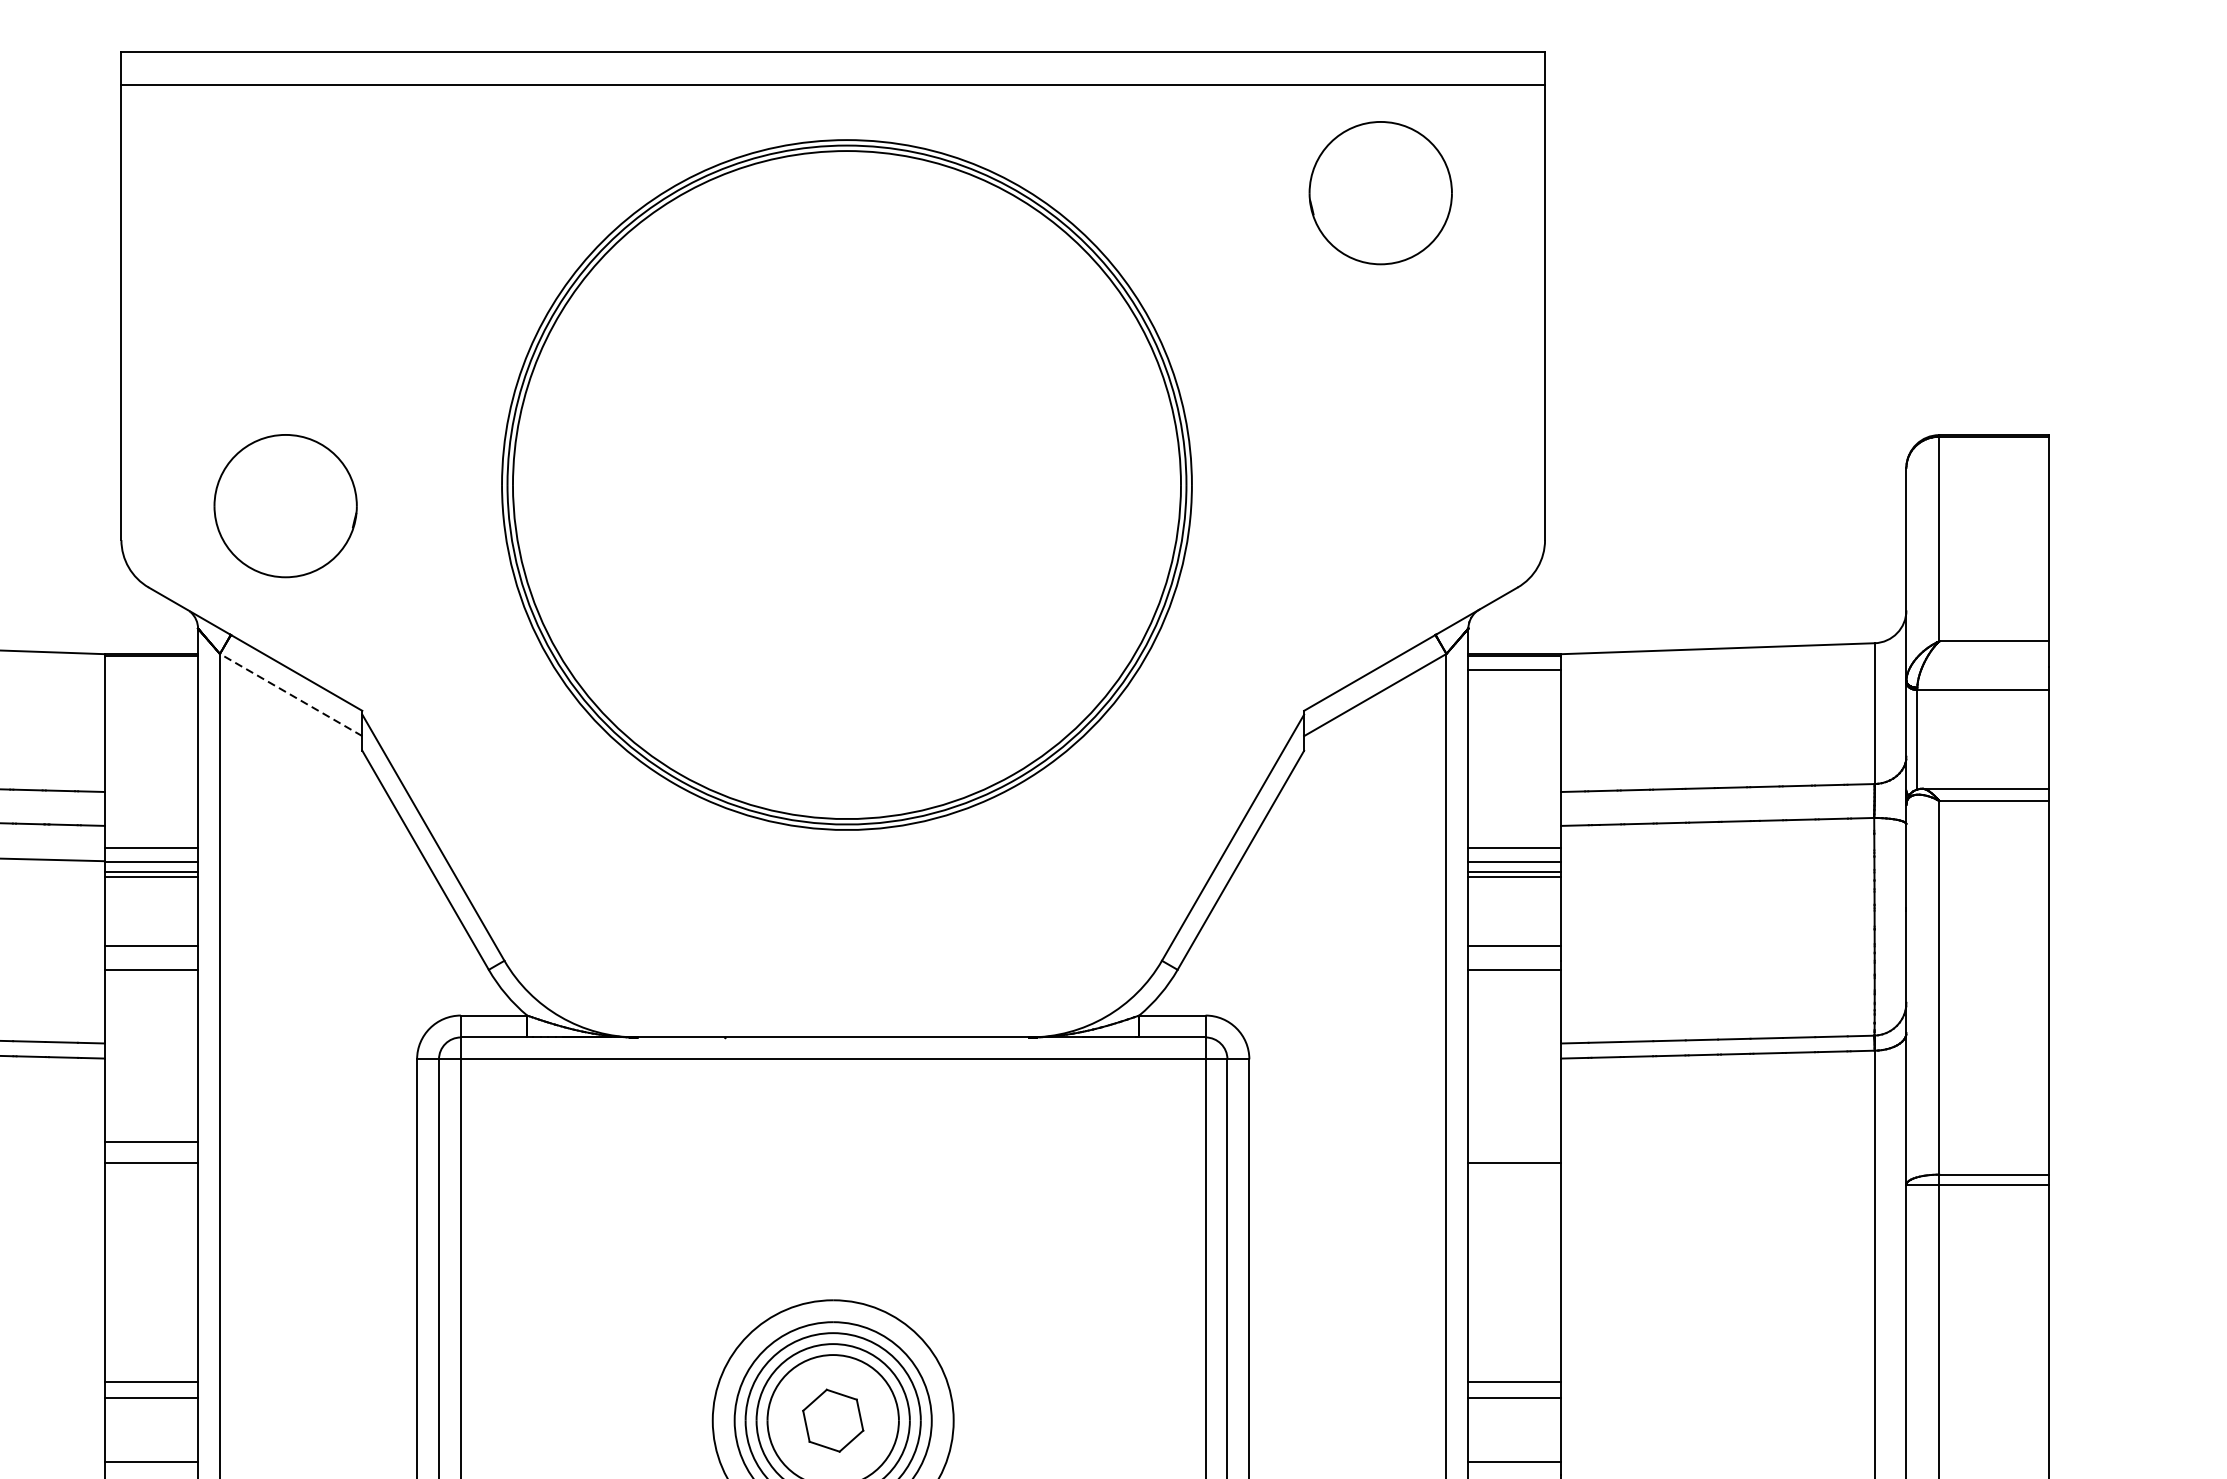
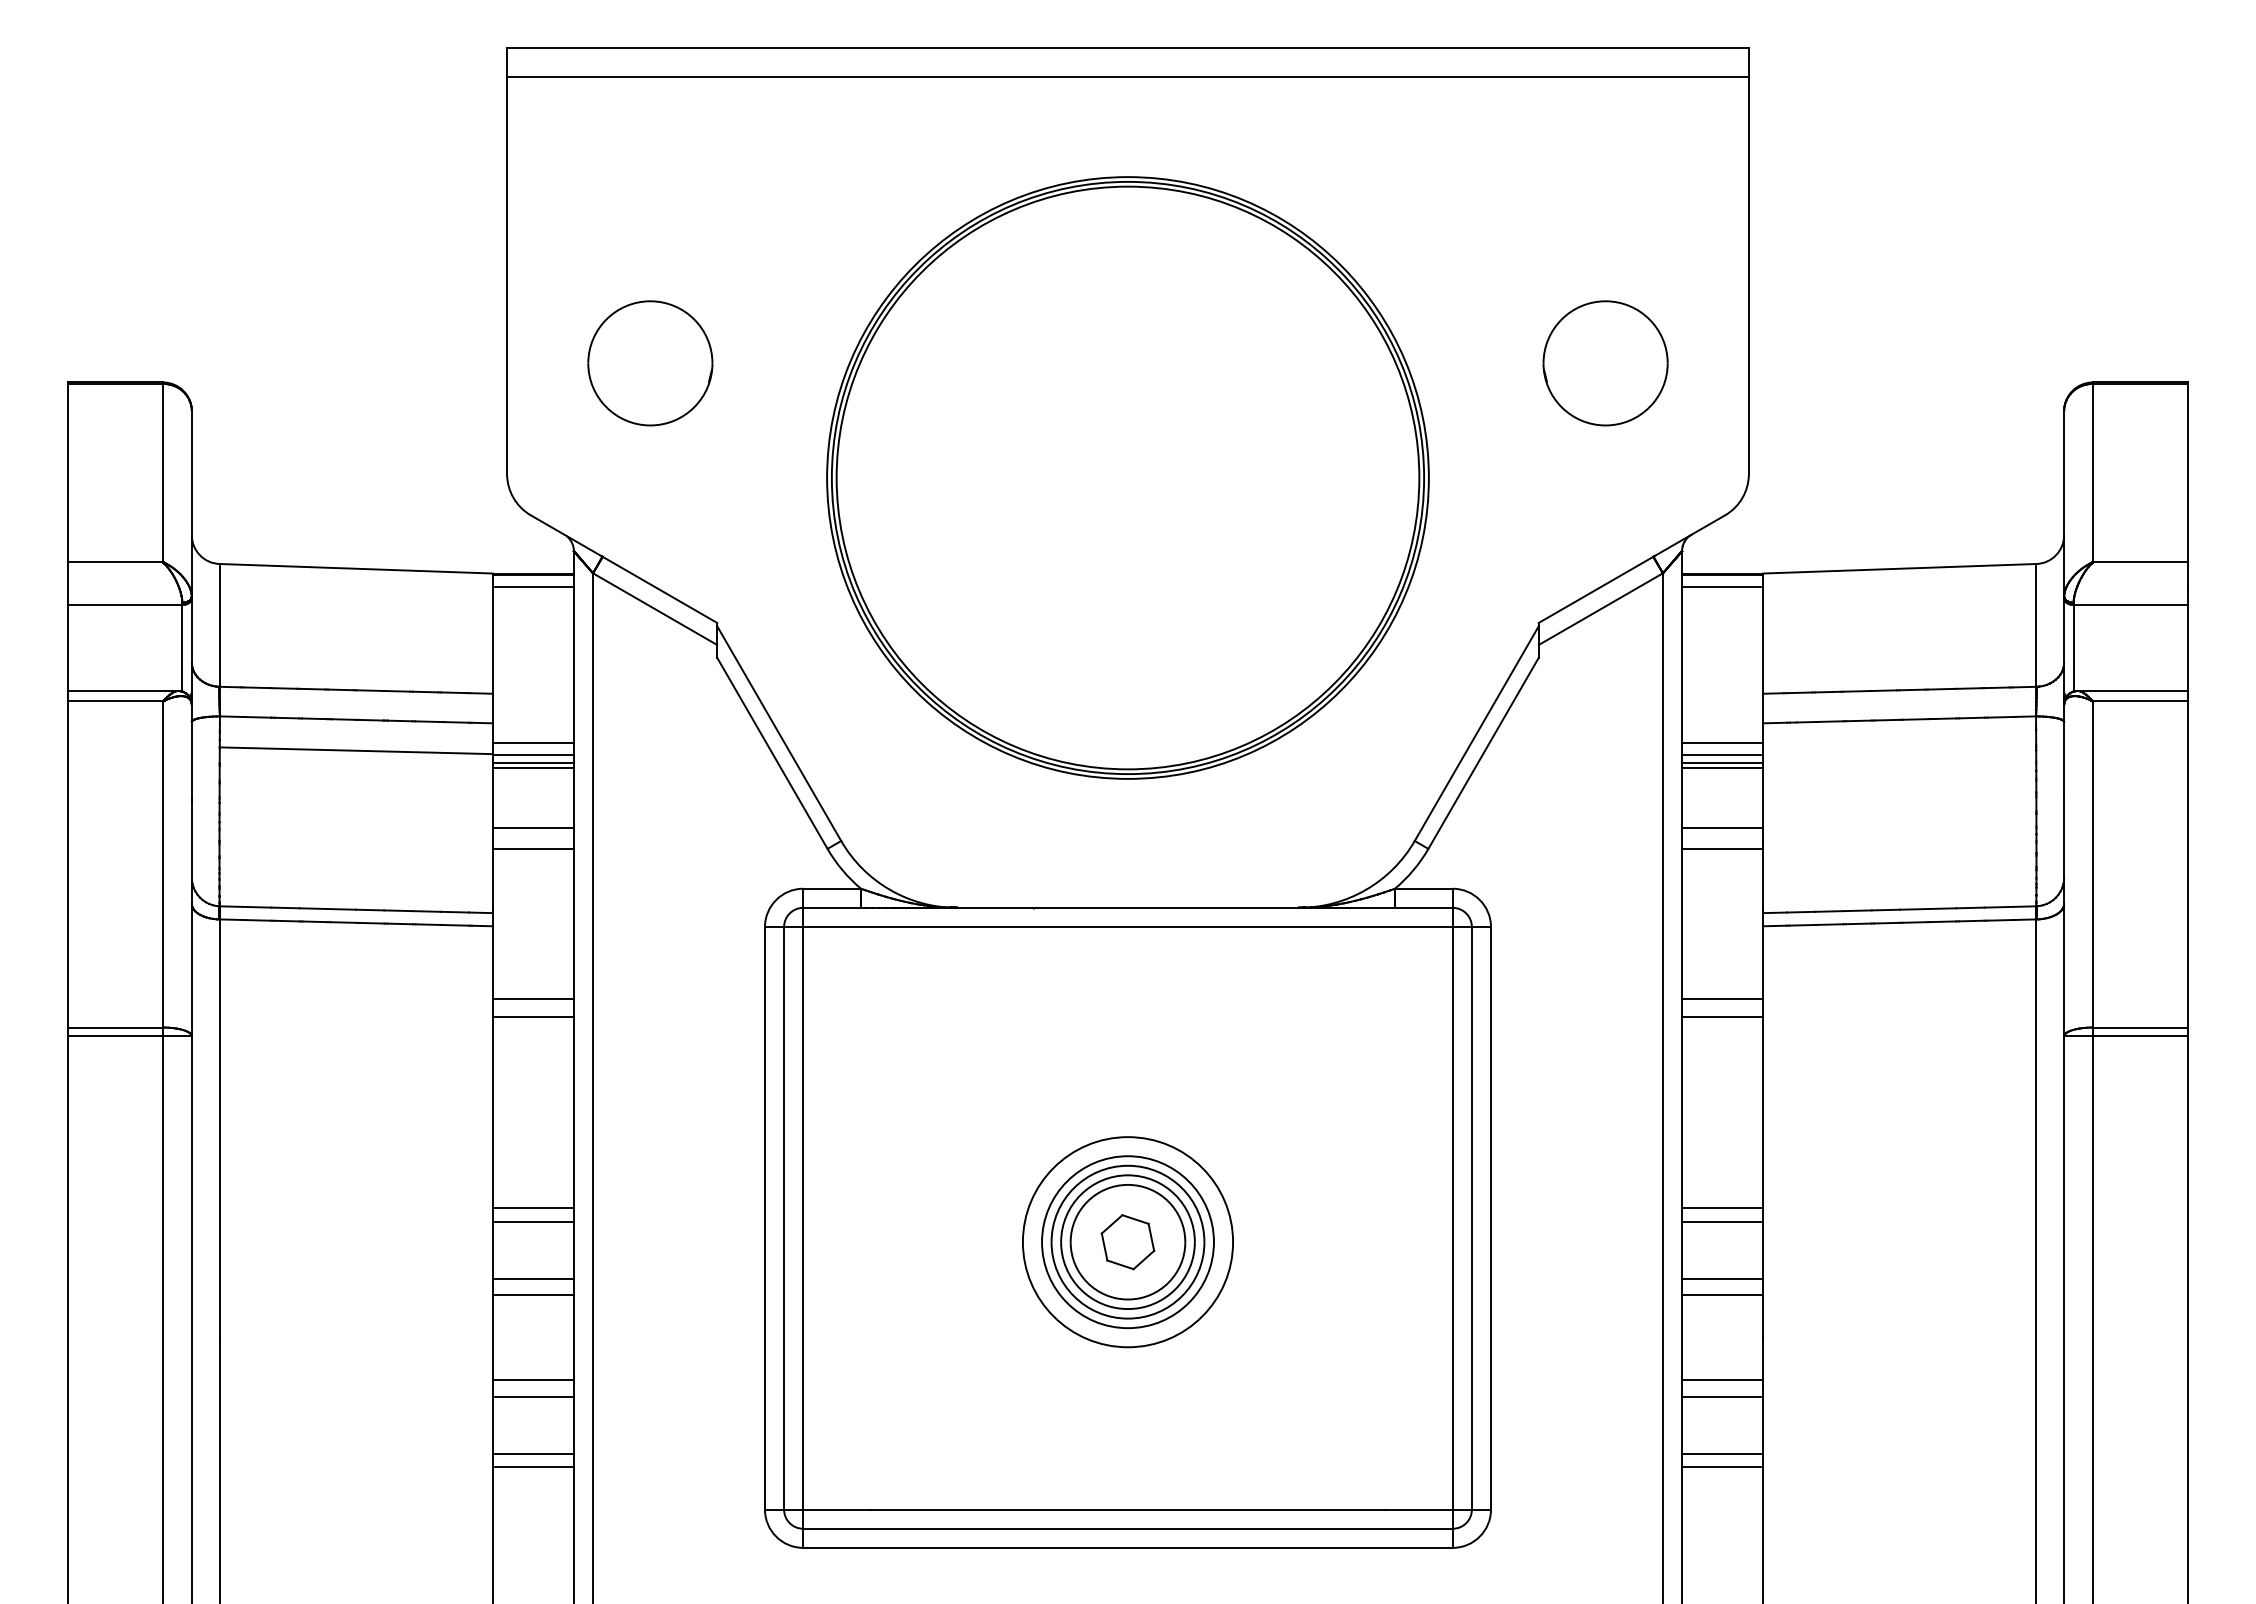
part: (1380, 193) -> (1605, 363), moved
part: (846, 484) -> (1127, 477), moved
part: (285, 506) -> (650, 363), moved
line: (150, 670) -> (532, 587), added
line: (291, 695) -> (655, 609), dashed -> solid
line: (1514, 1141) -> (1722, 998), added

